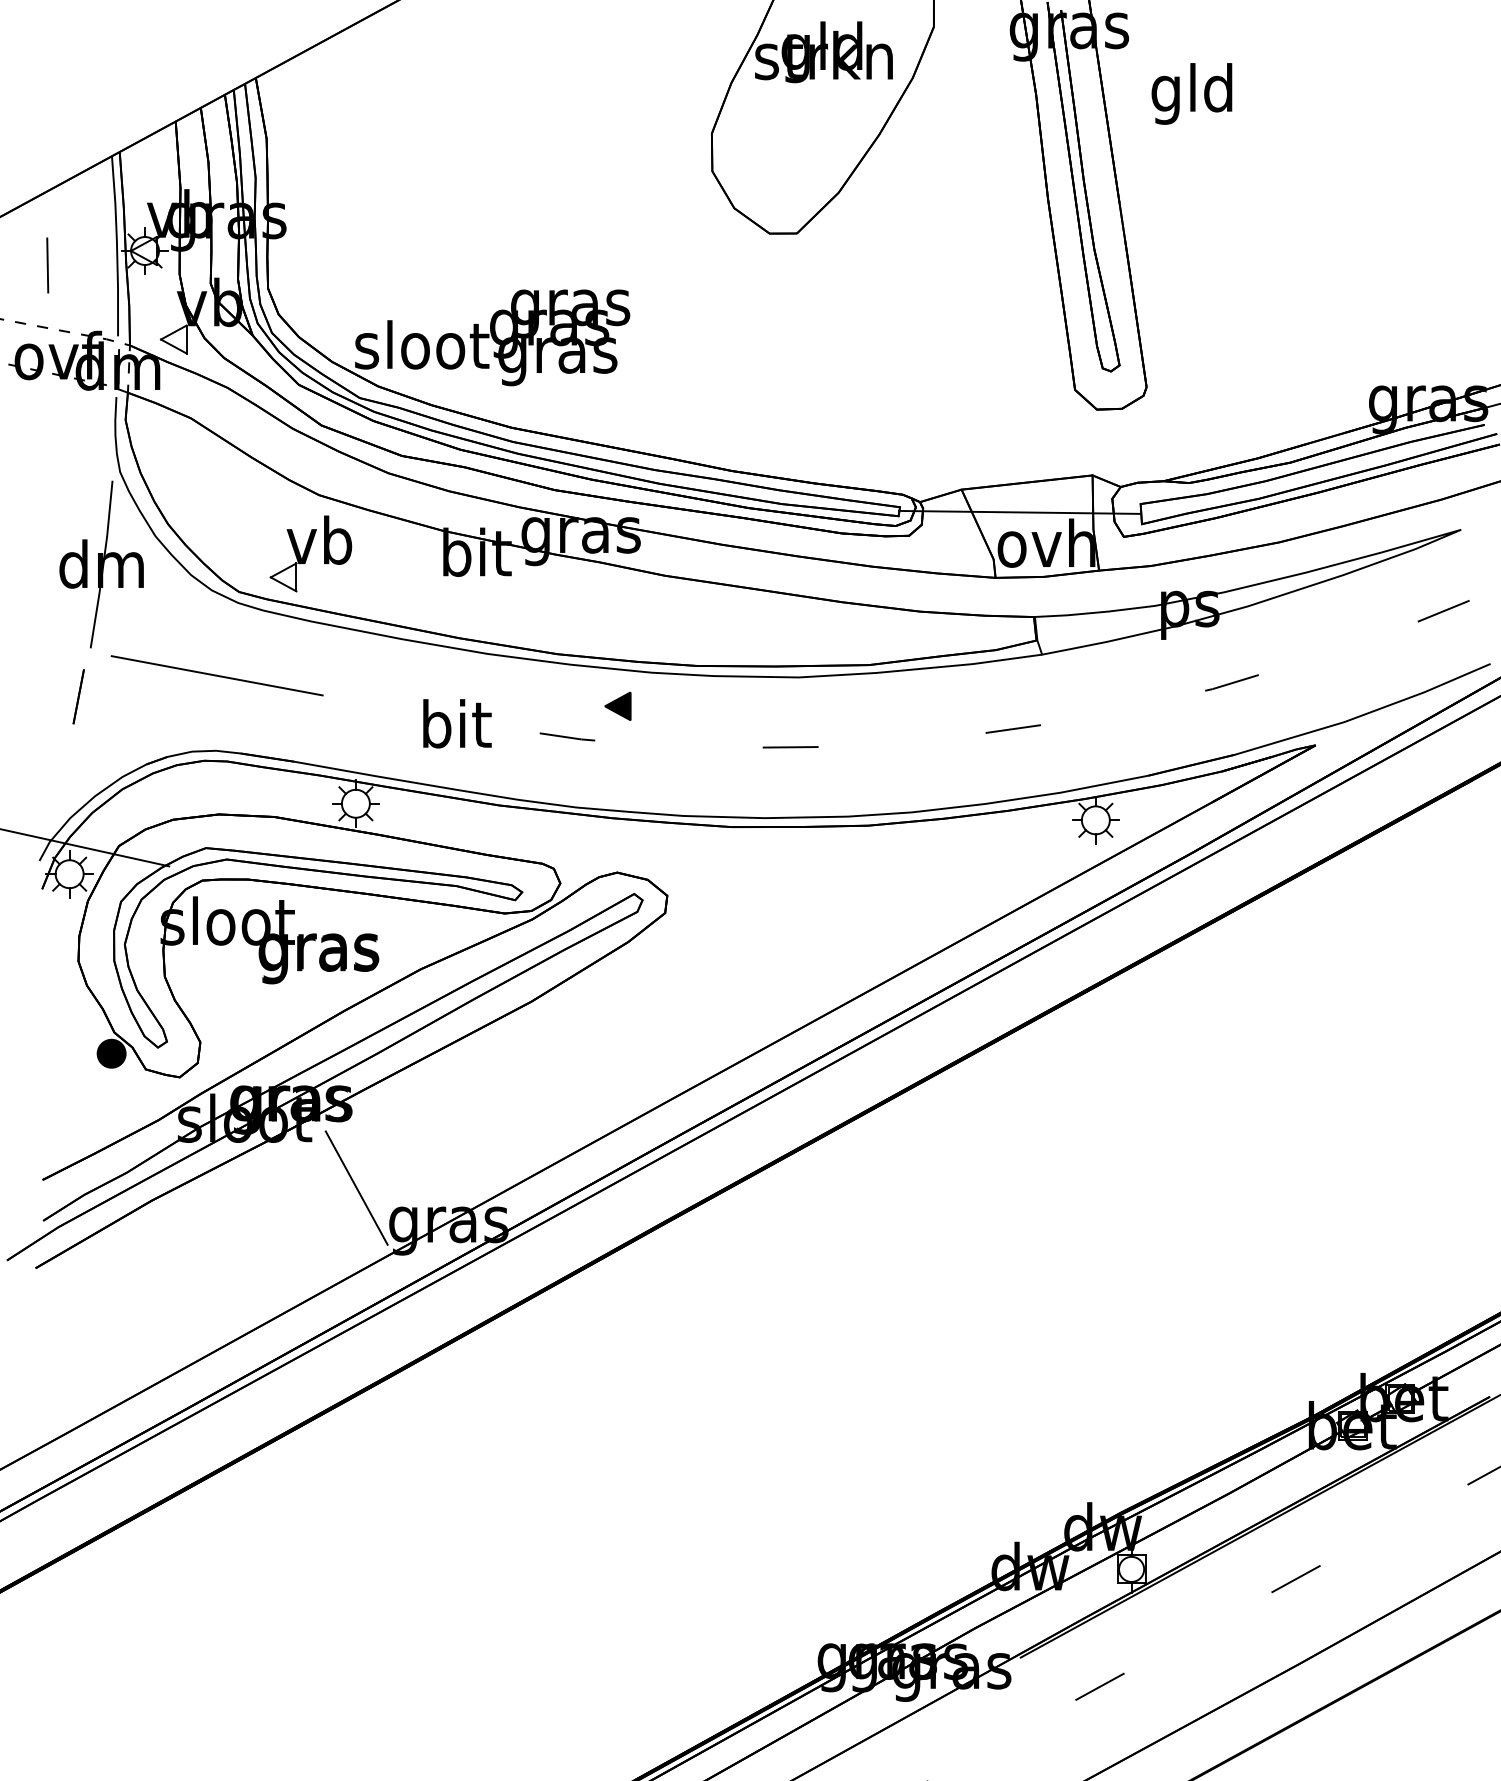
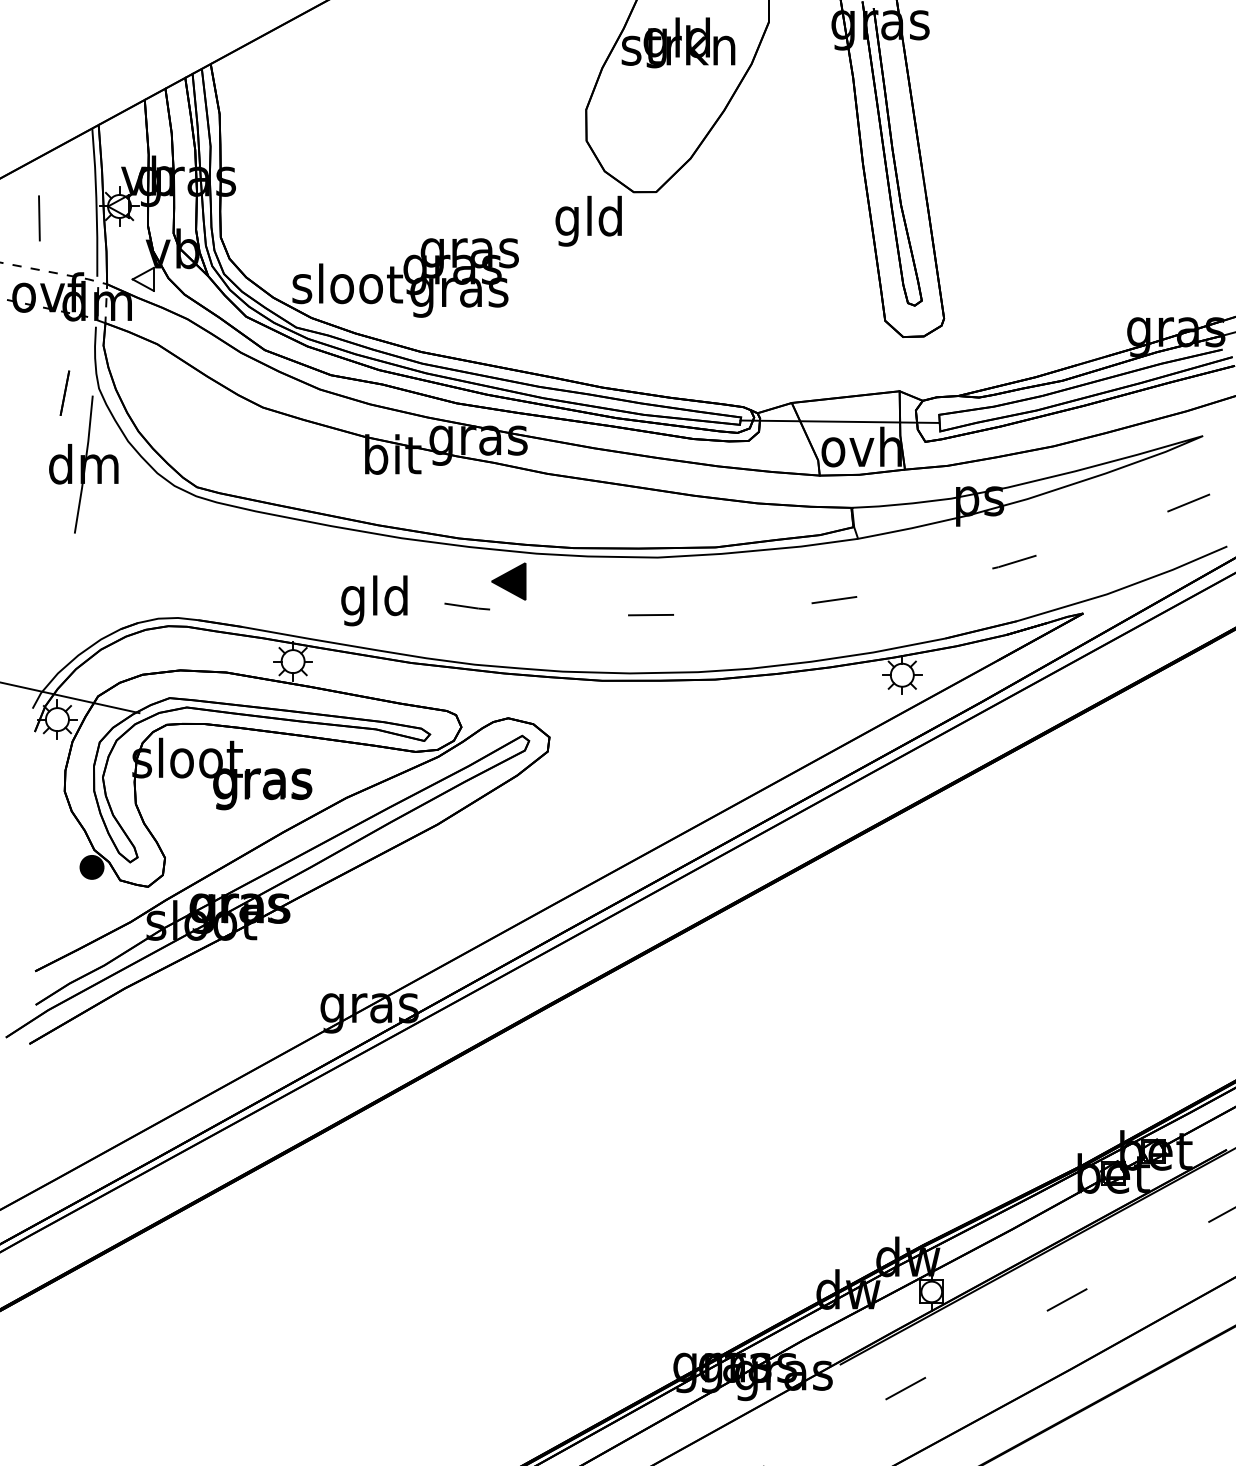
text: (1191, 93) -> (588, 220), moved
part: (310, 553) -> (255, 455), removed
line: (216, 675) -> (178, 555), removed
line: (78, 696) -> (64, 392), moved
part: (617, 705) -> (508, 580), size x1.6
text: (454, 729) -> (374, 600), bit -> gld
line: (356, 1187) -> (293, 977), removed

